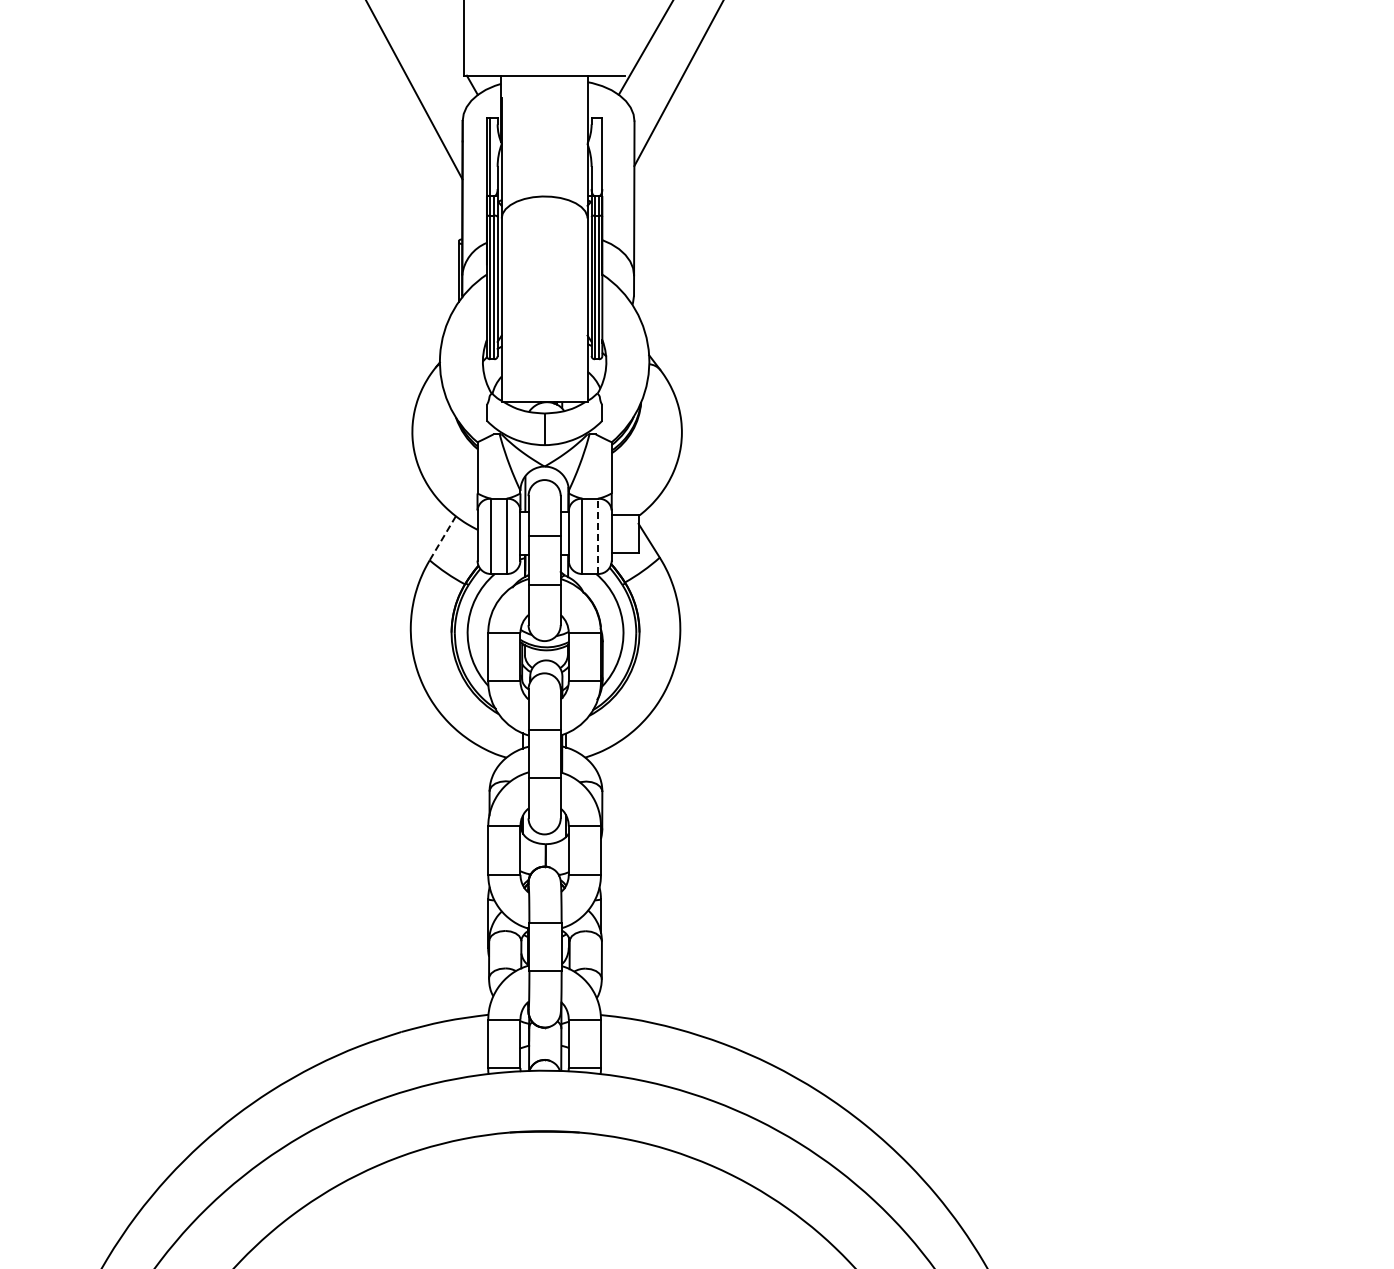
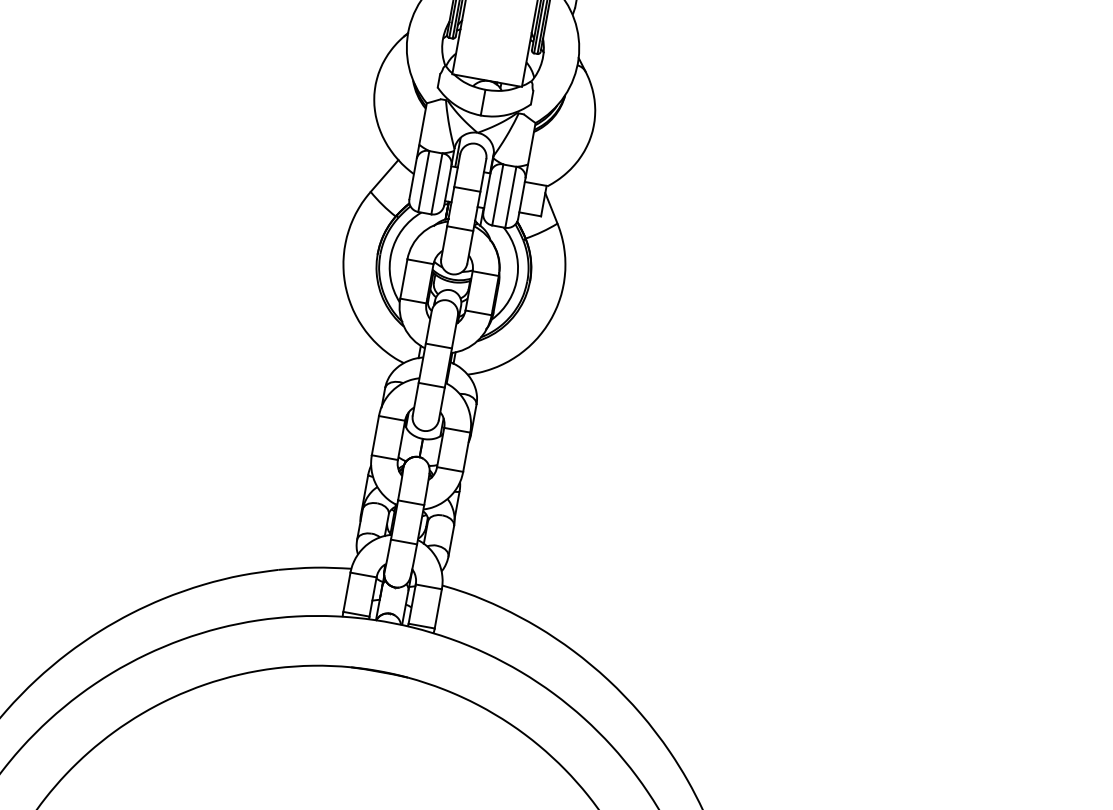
line: (598, 536) -> (510, 197), dashed -> solid
line: (442, 538) -> (384, 176), dashed -> solid

